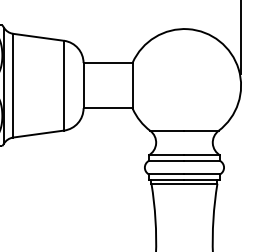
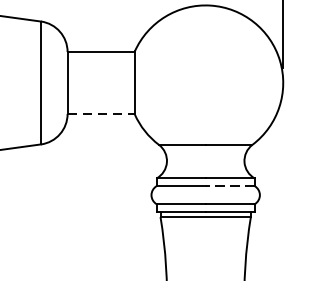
line: (108, 108) -> (101, 114), solid -> dashed
line: (202, 161) -> (230, 186), solid -> dashed

